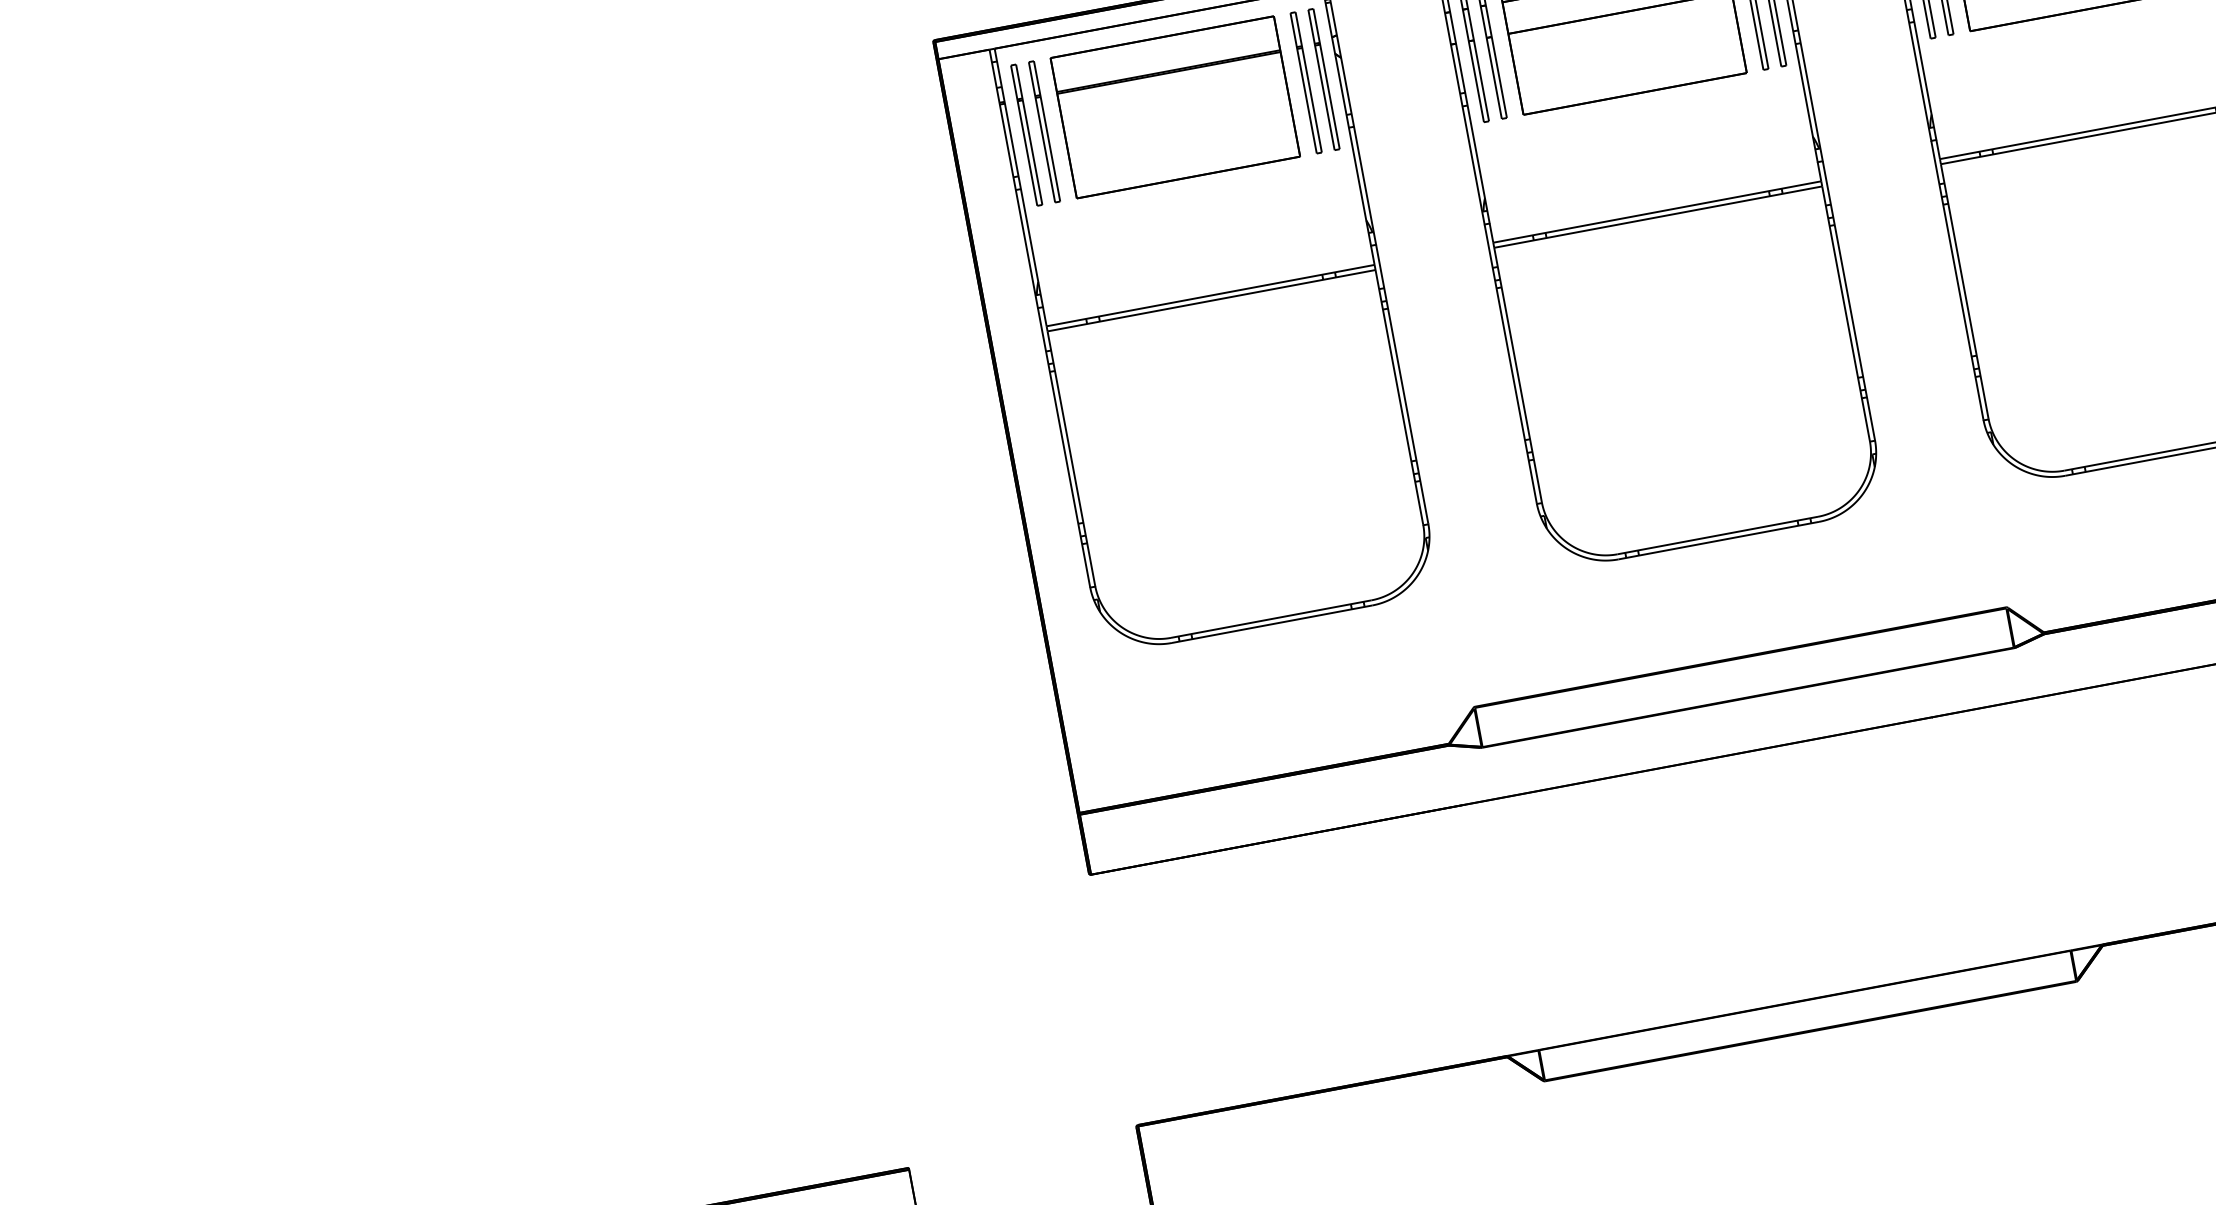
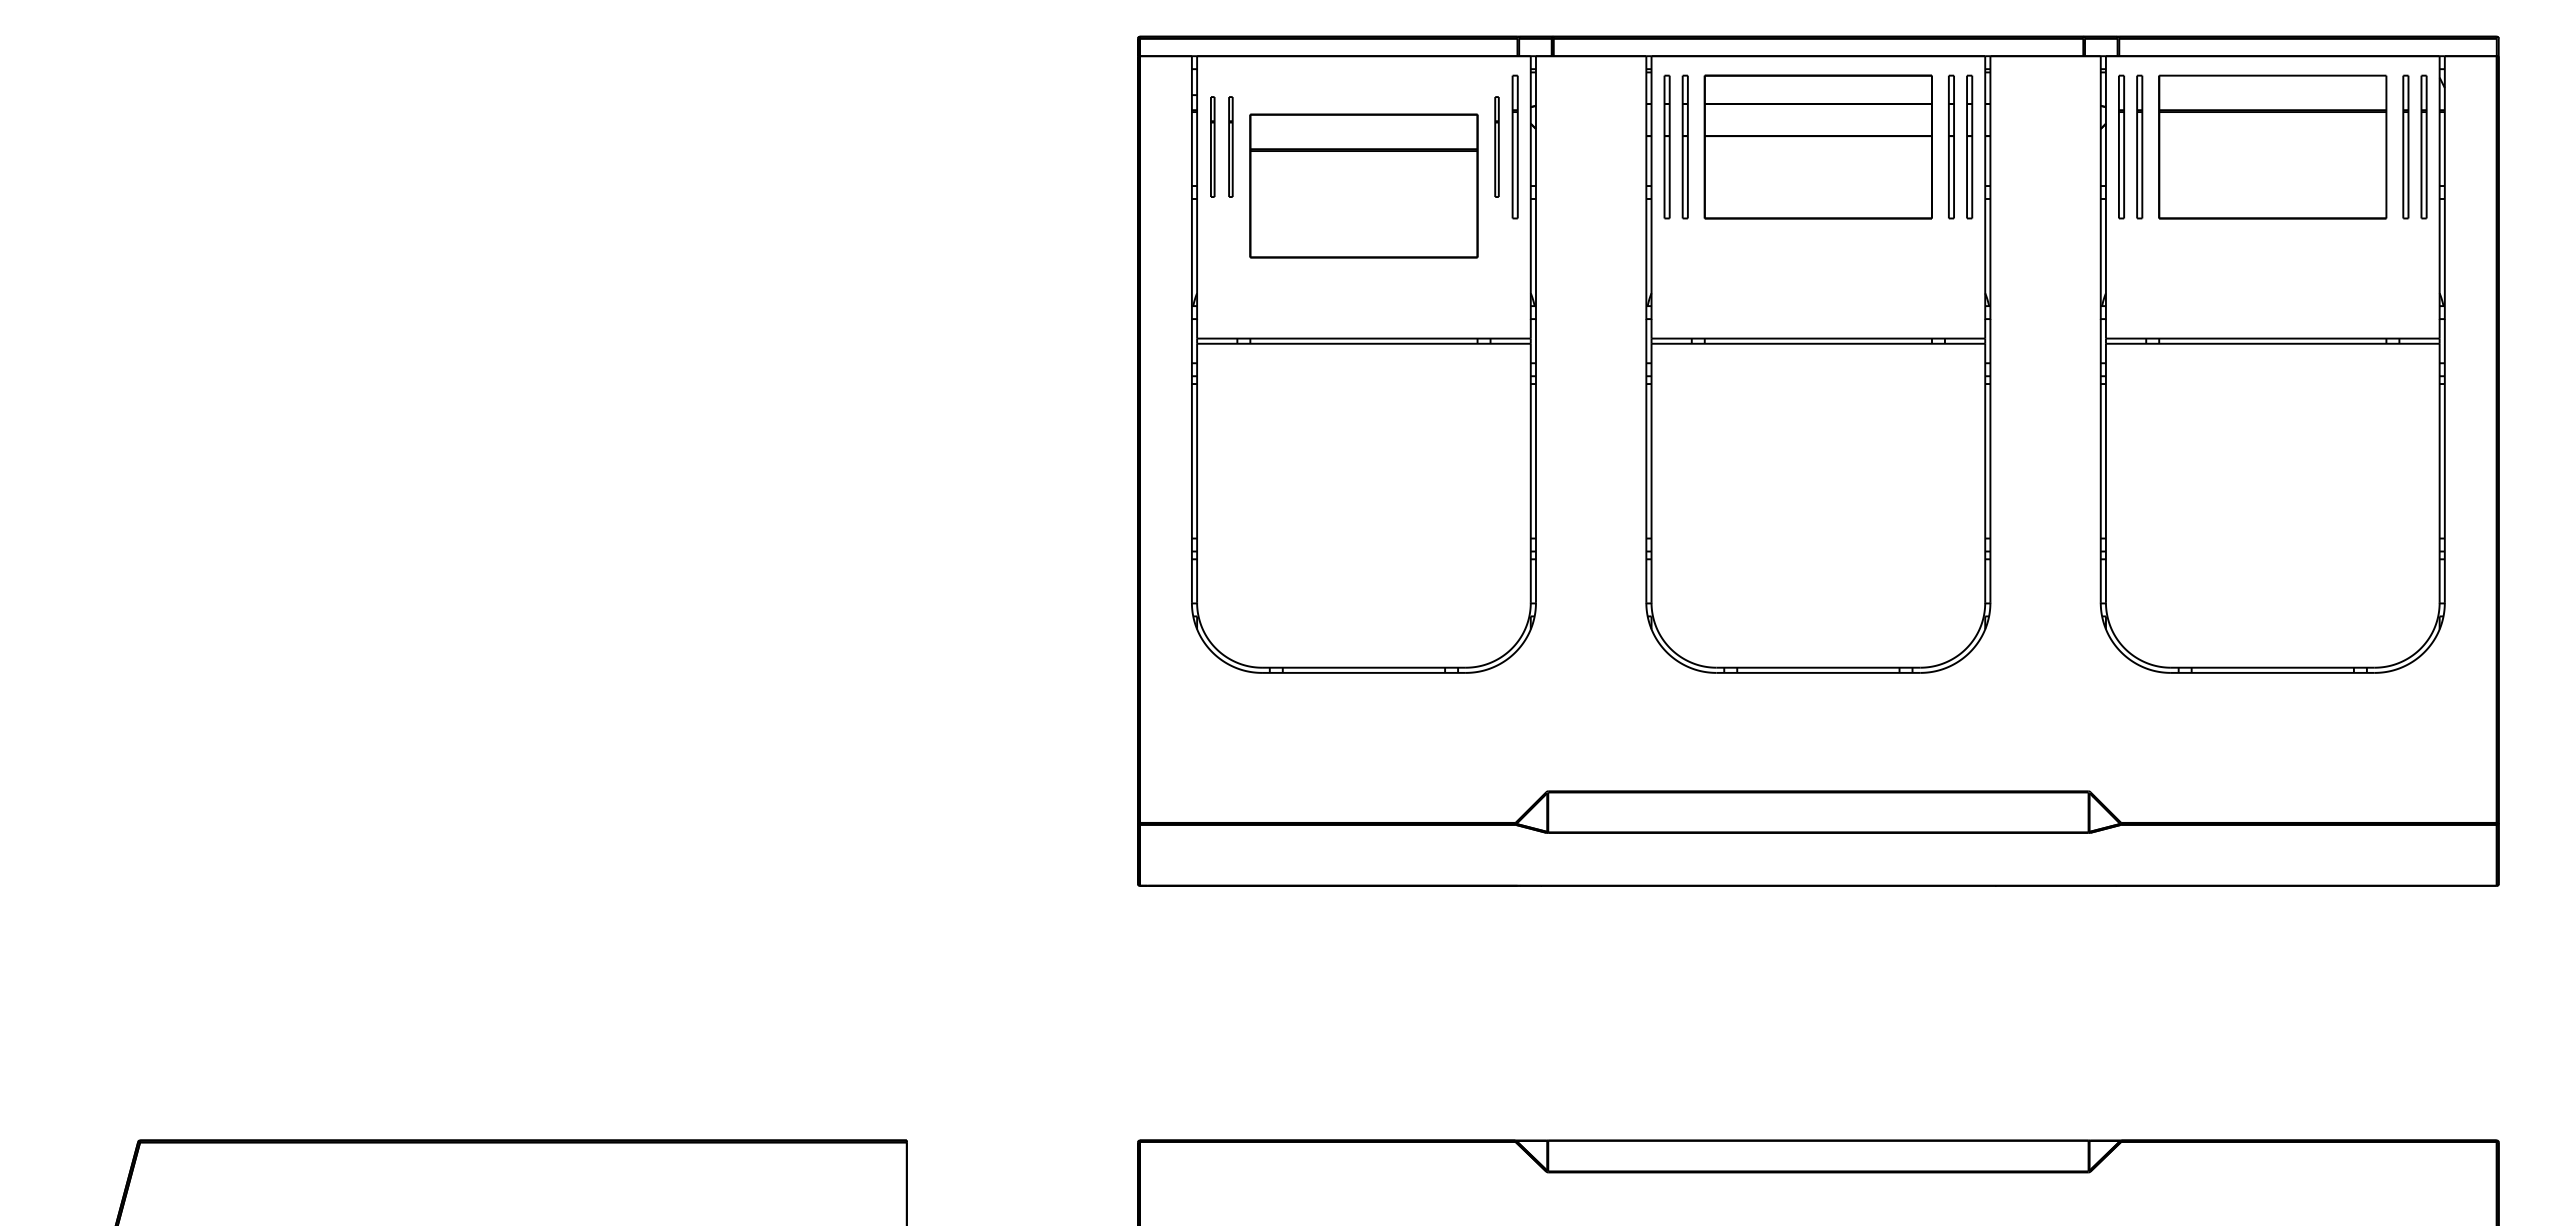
part: (1305, 82) -> (1496, 146), size x0.7
part: (1174, 106) -> (1363, 185), moved
part: (1044, 131) -> (1230, 146), size x0.7
part: (1026, 134) -> (1212, 146), size x0.7

